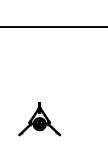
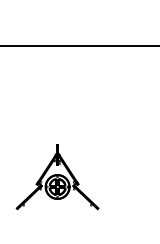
part: (39, 118) -> (57, 176), size x1.4

